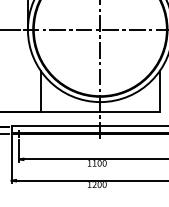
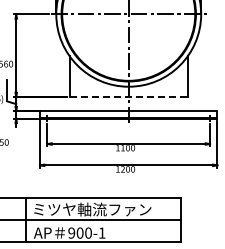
line: (101, 112) -> (129, 97), solid -> dashed

